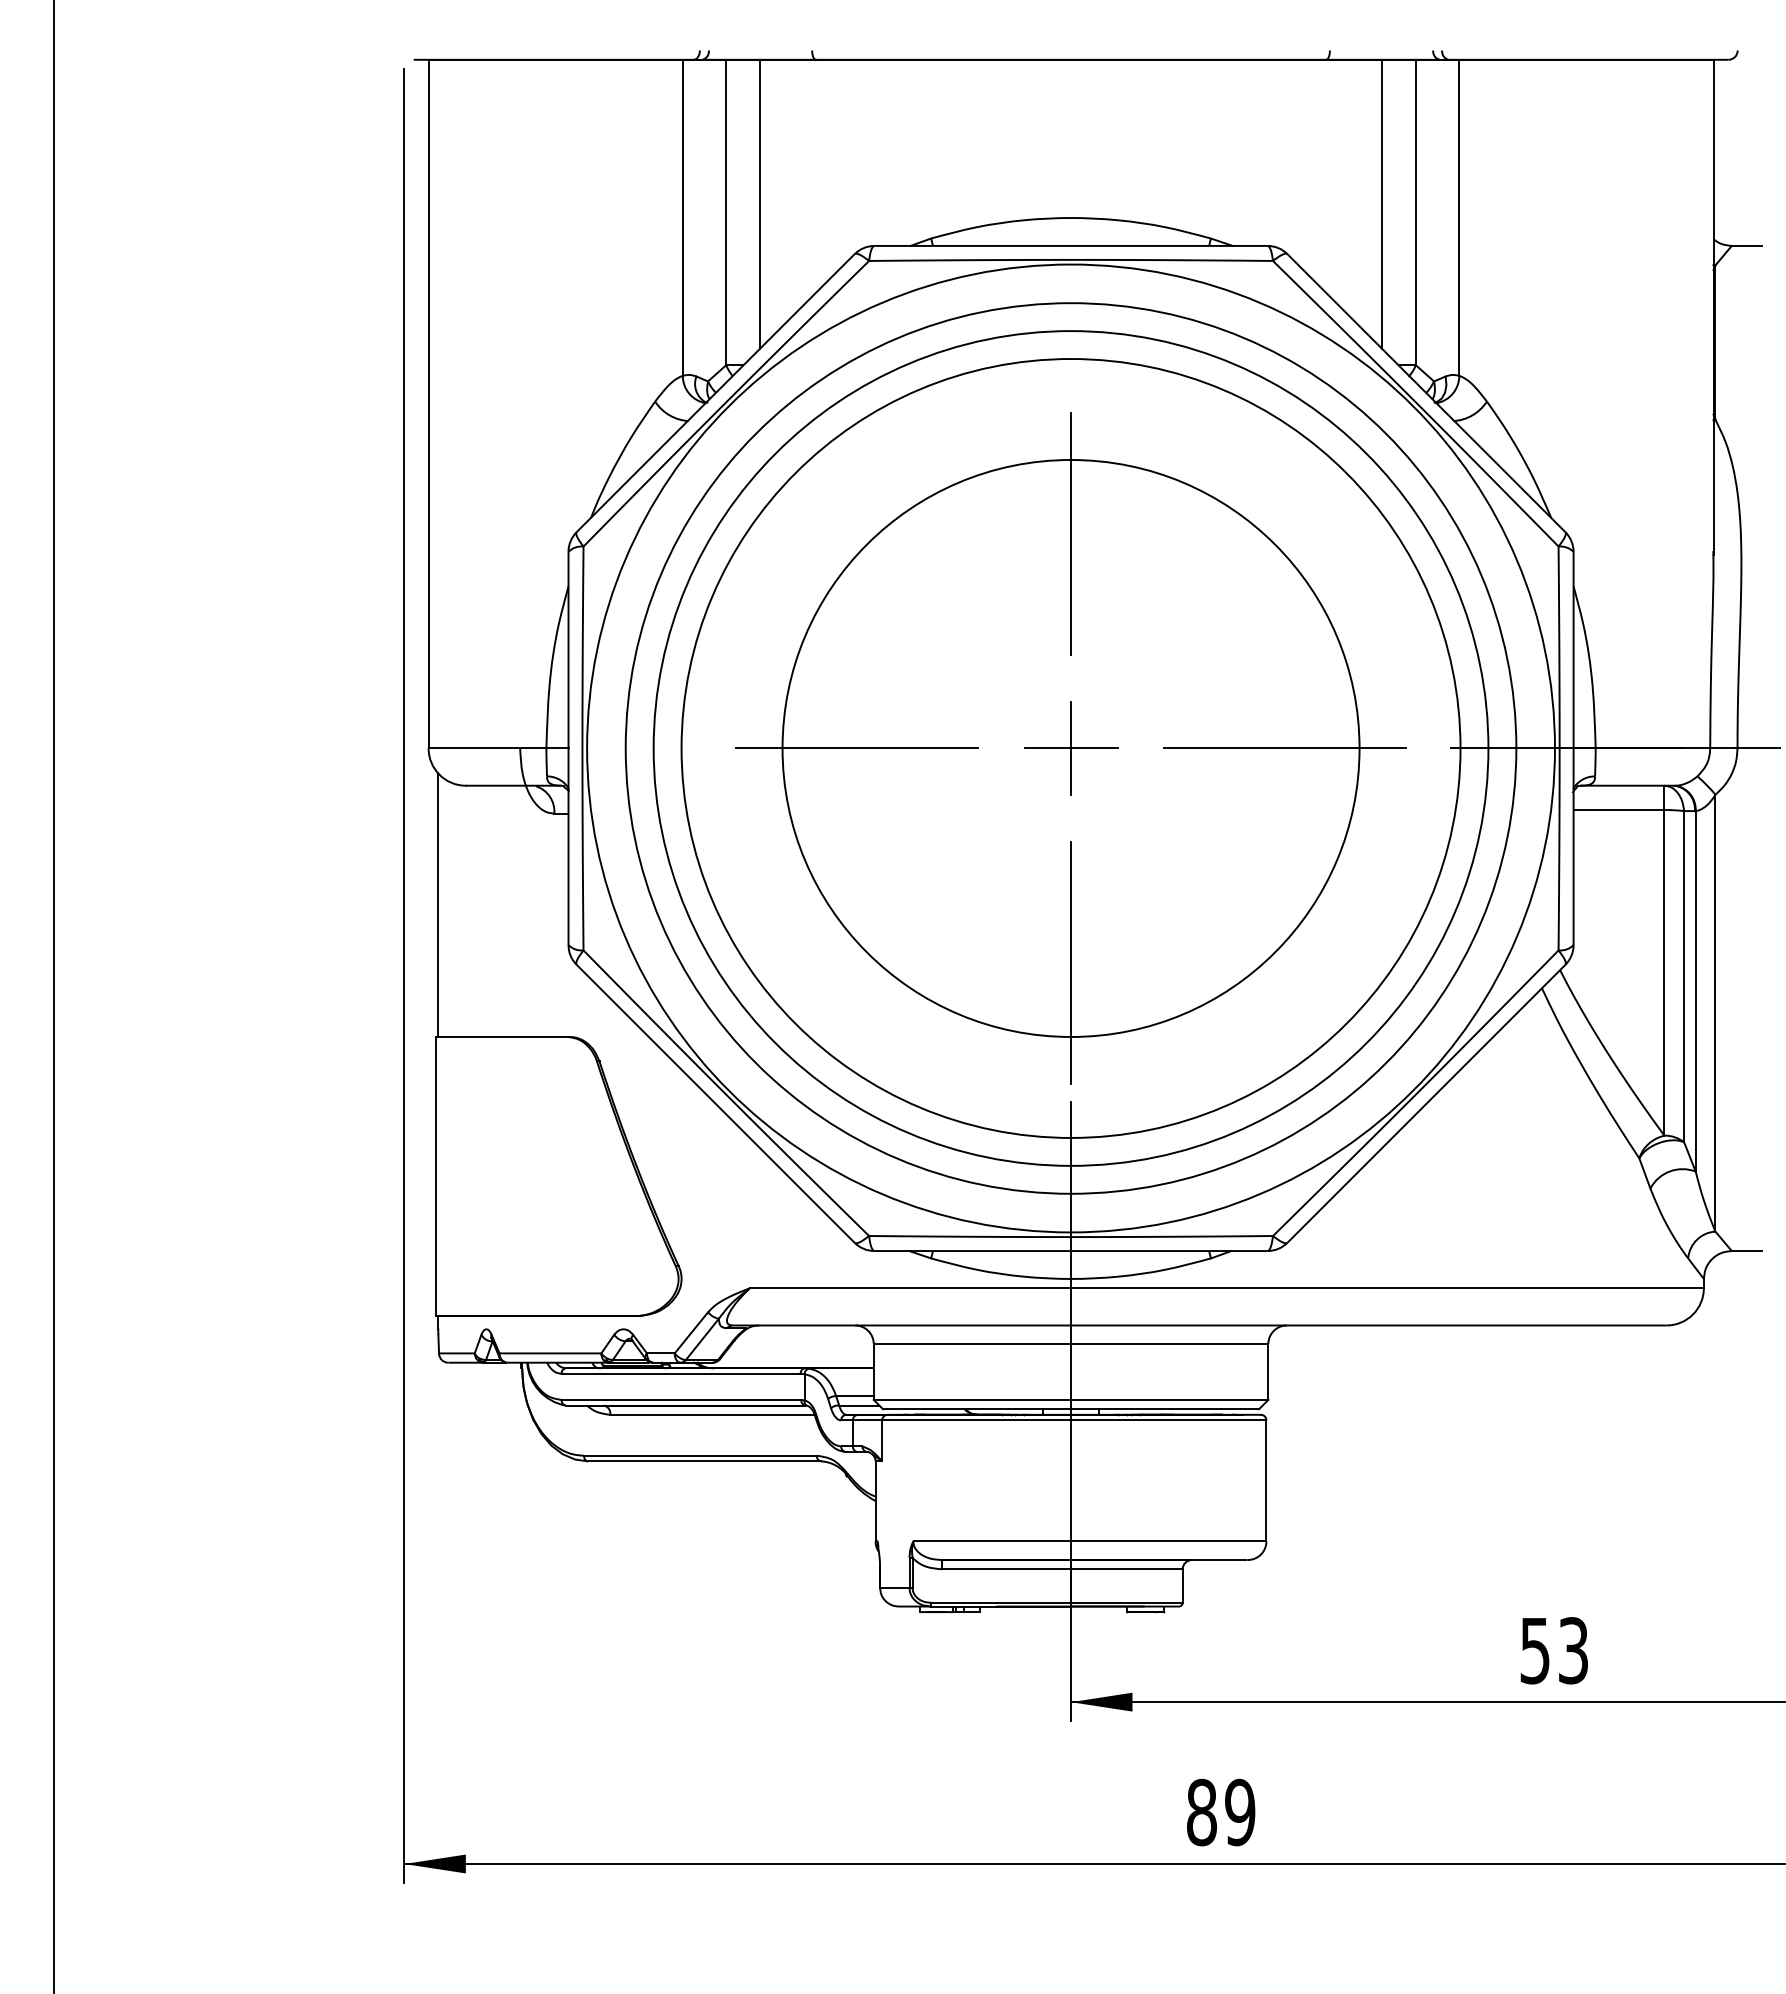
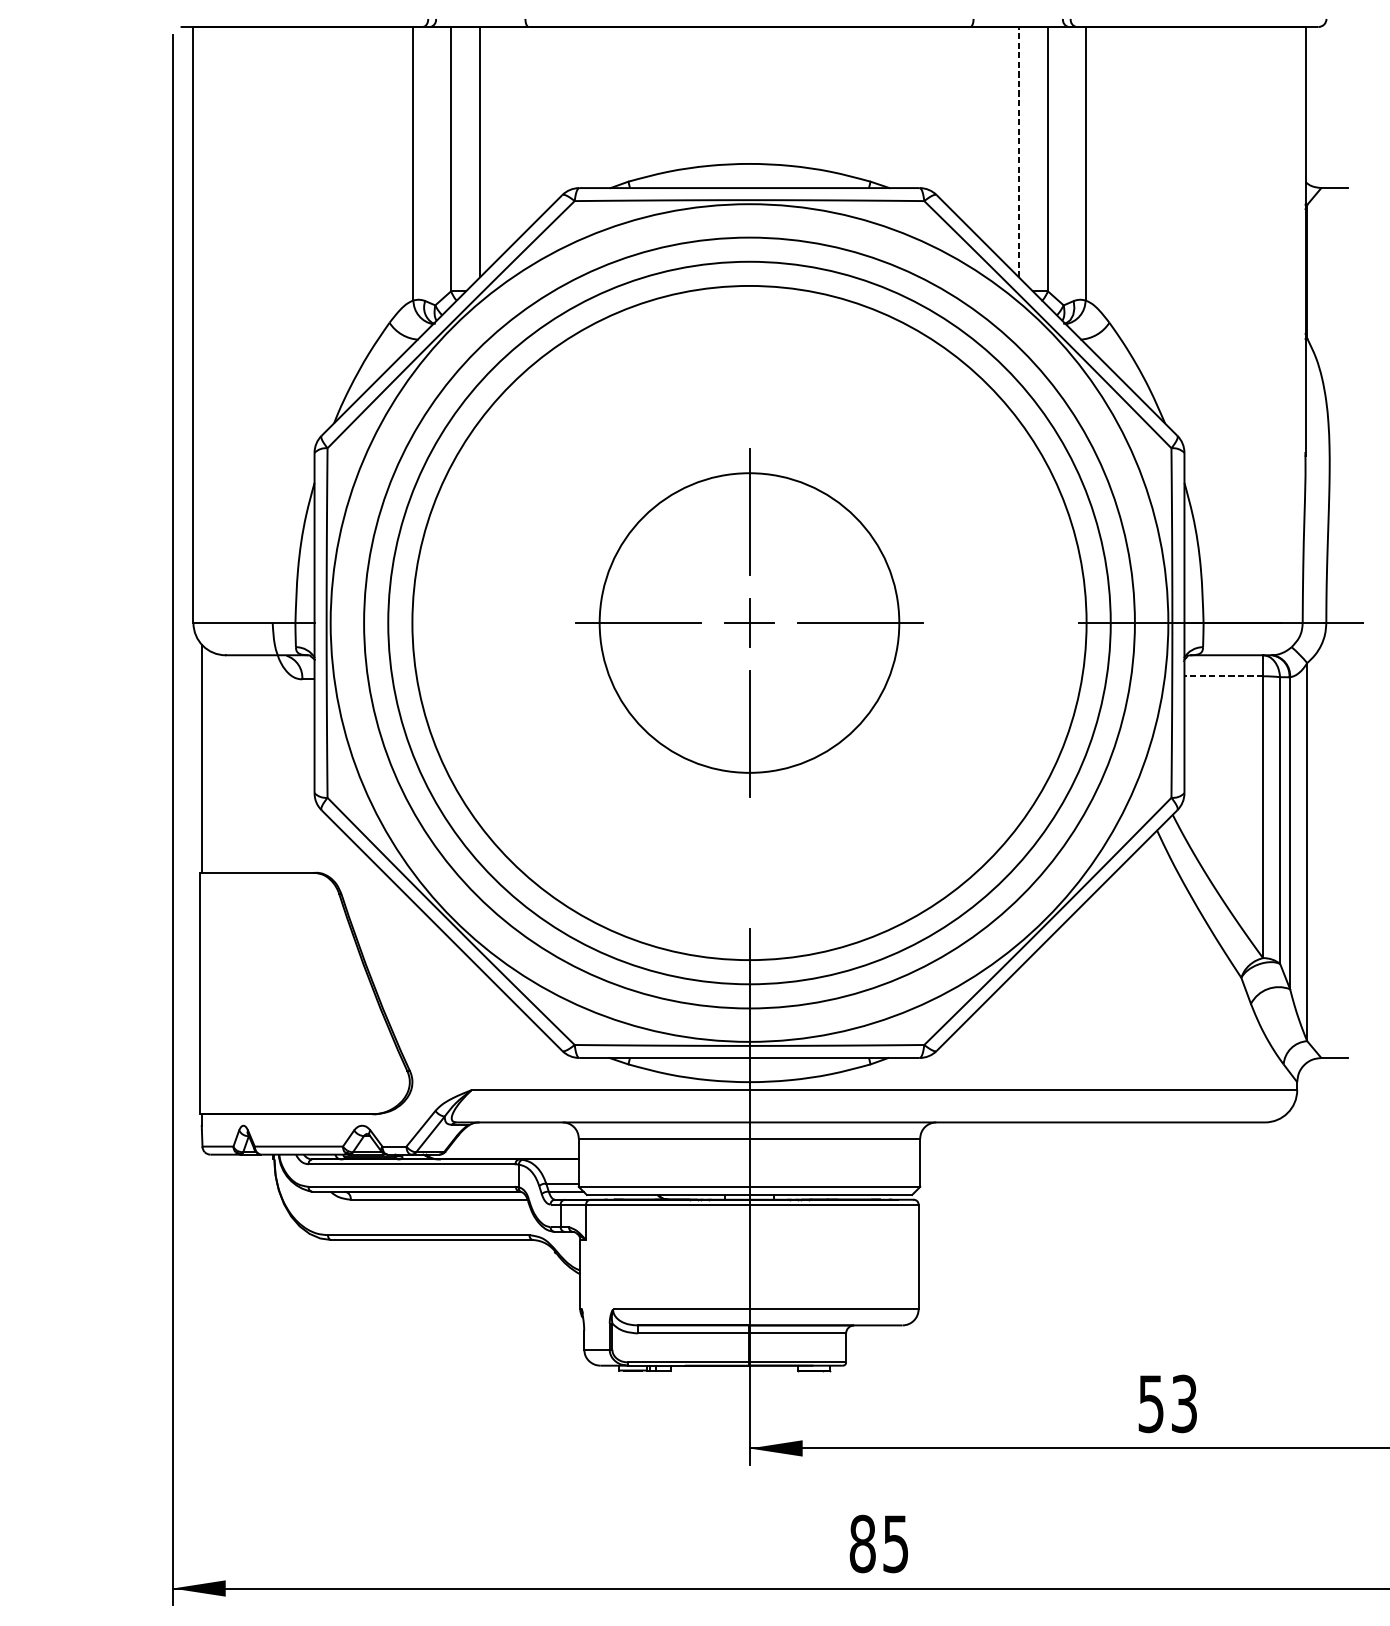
line: (1382, 204) -> (1019, 152), solid -> dashed
part: (1070, 748) -> (749, 623), size x0.6
line: (1618, 810) -> (1223, 676), solid -> dashed
text: (1240, 1812) -> (896, 1543), 89 -> 85

